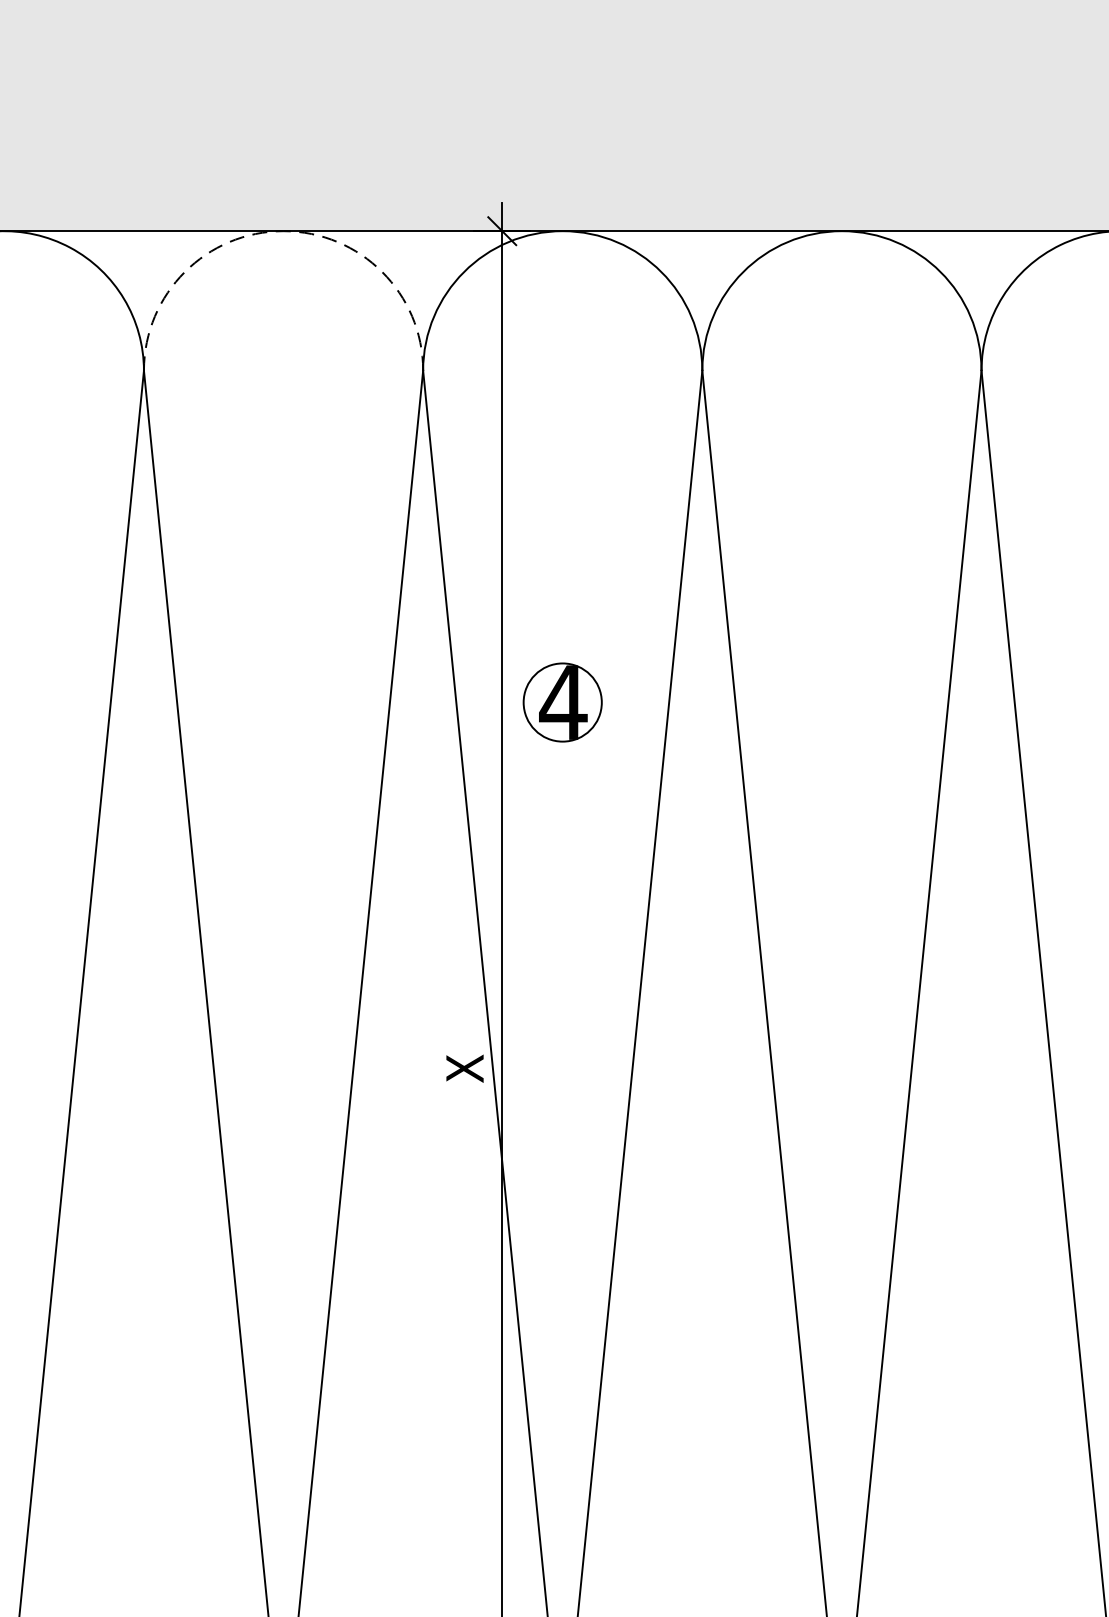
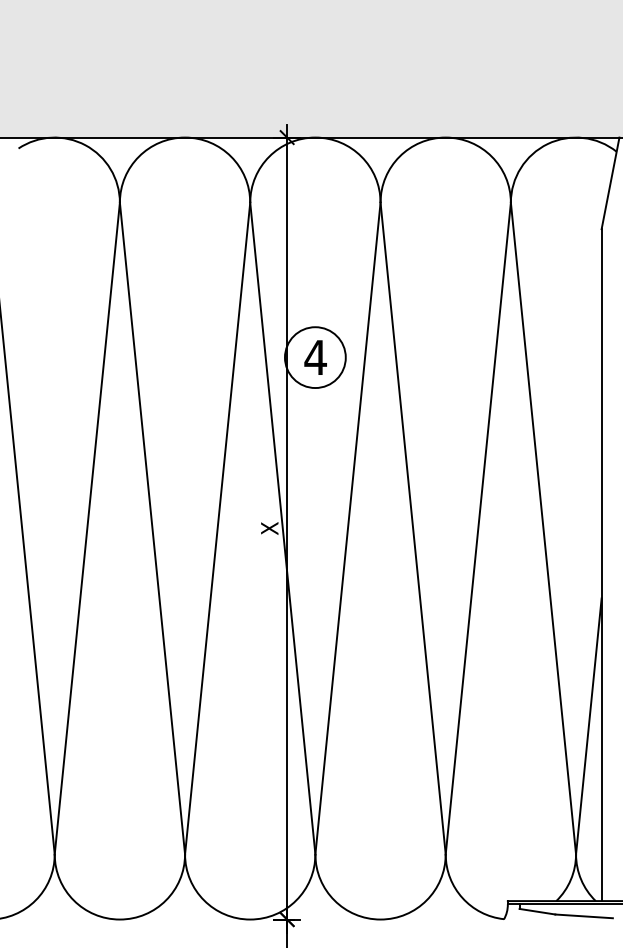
arc: (284, 231) -> (185, 137), dashed -> solid
circle: (560, 702) -> (314, 357), size x1.67

